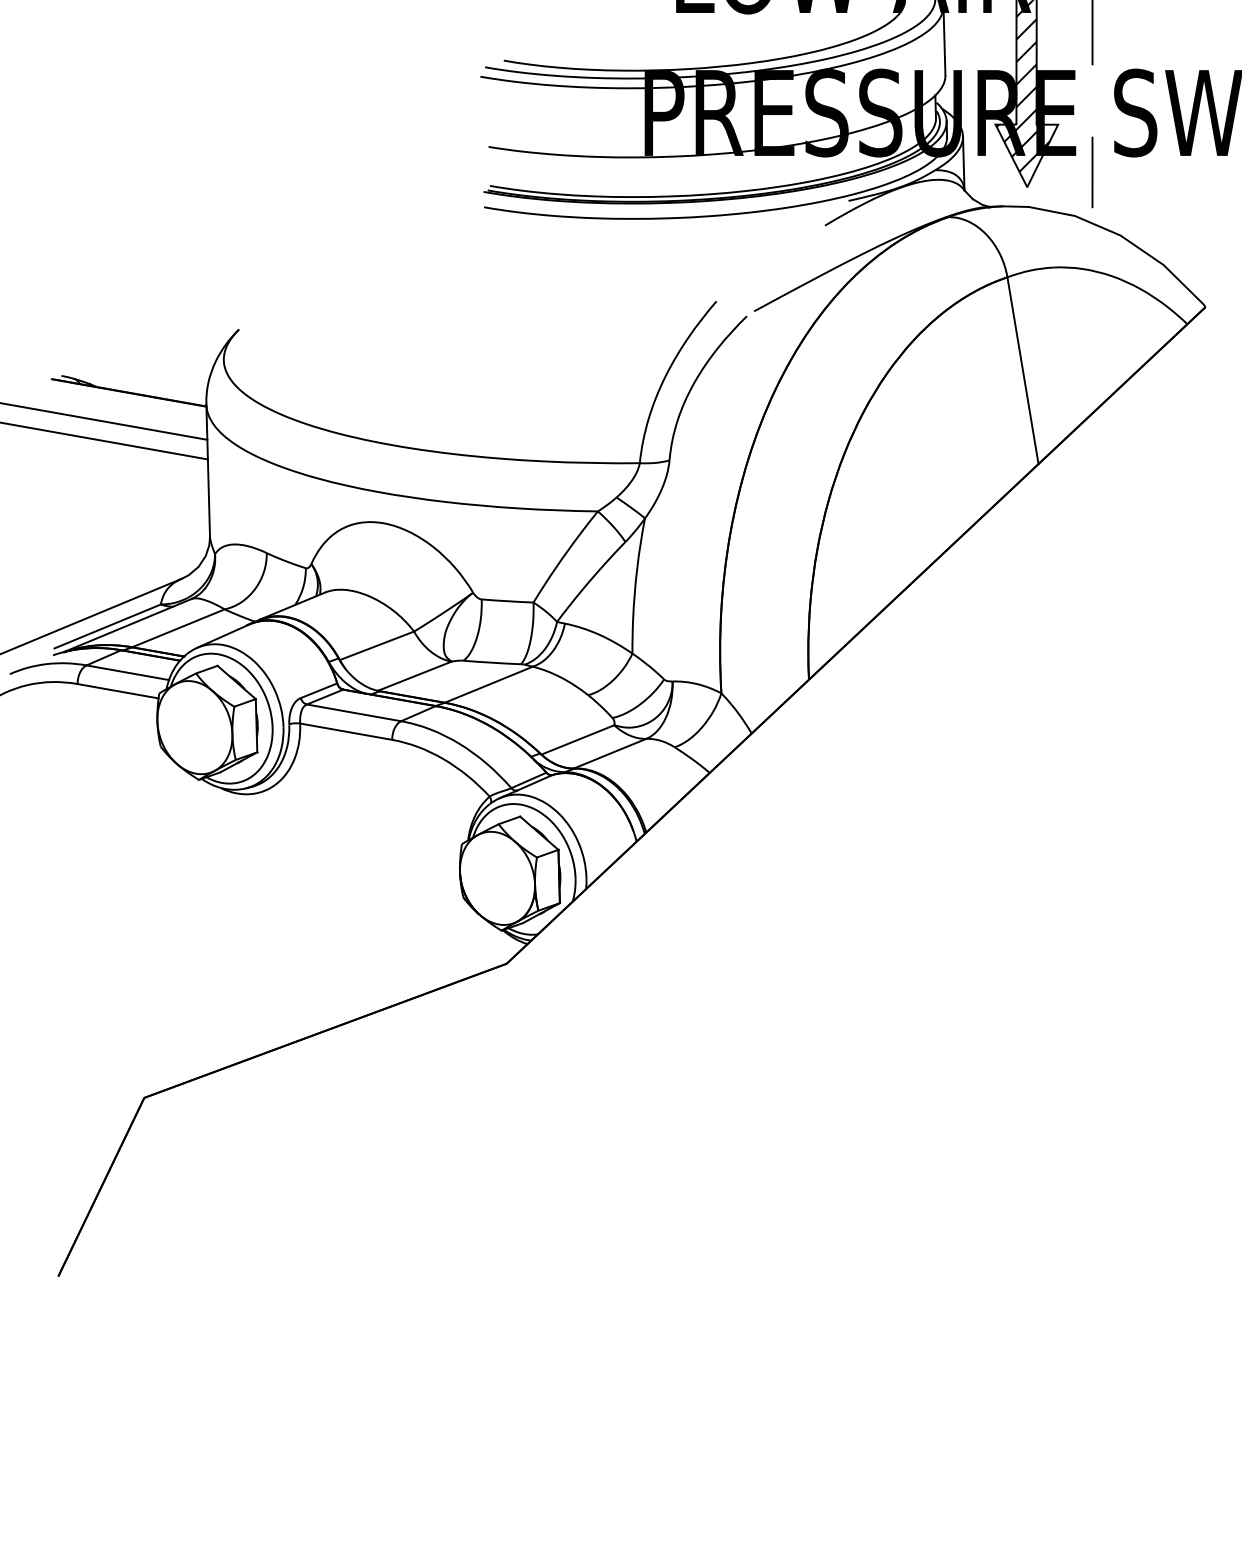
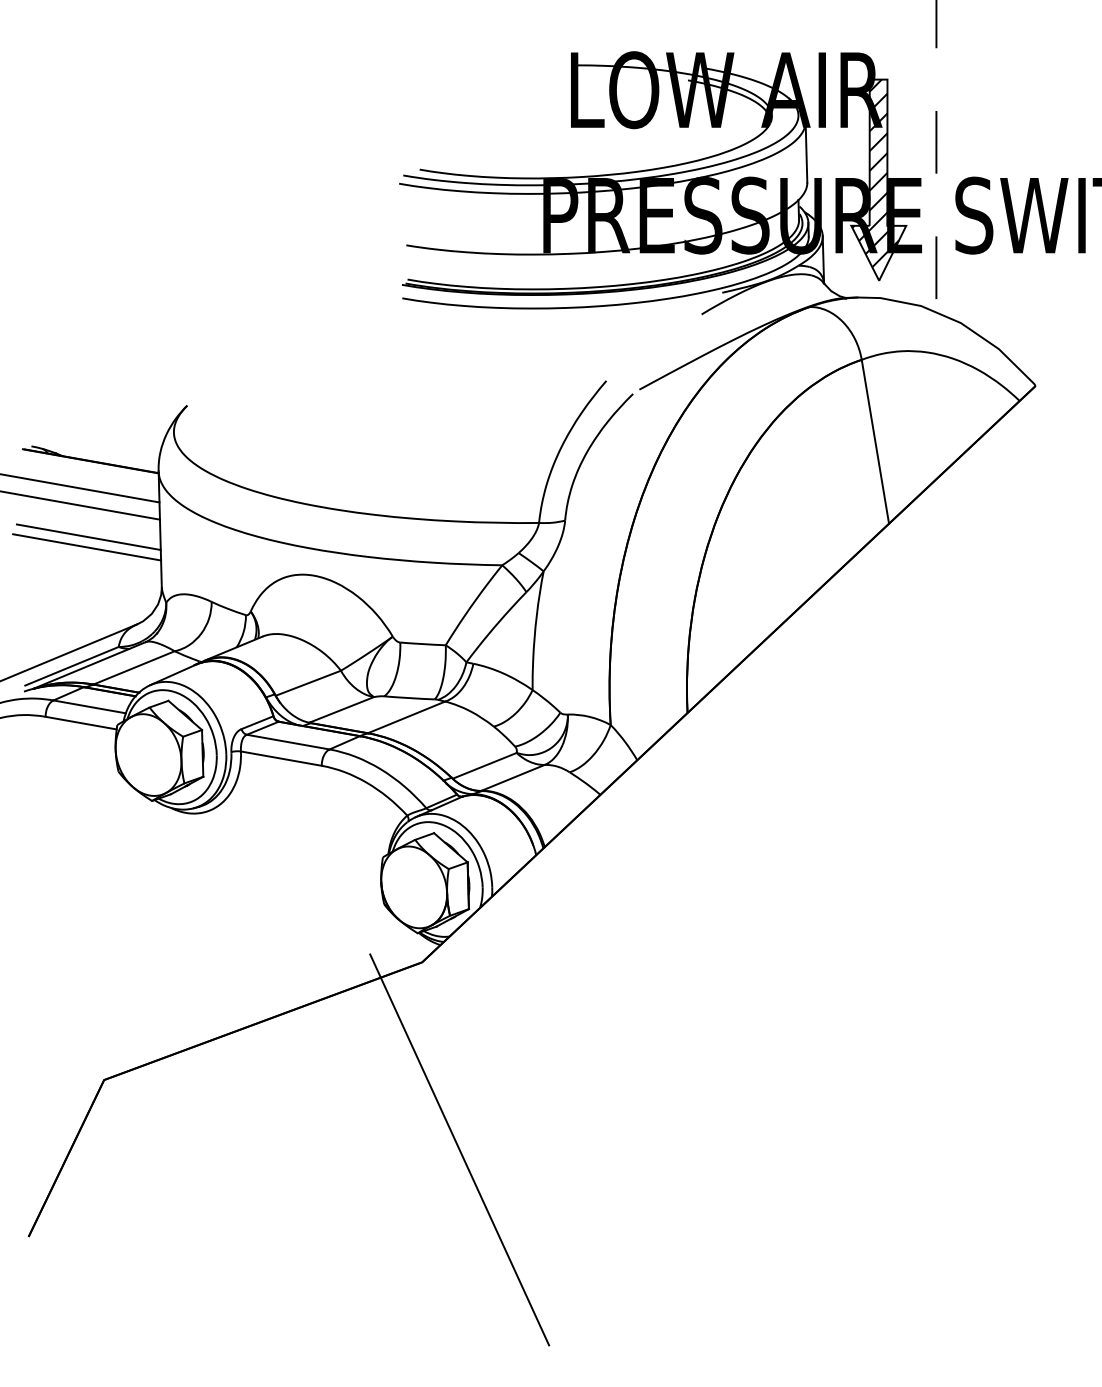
line: (126, 479) -> (88, 537), added
line: (125, 491) -> (87, 547), added
line: (549, 1177) -> (459, 1149), added

